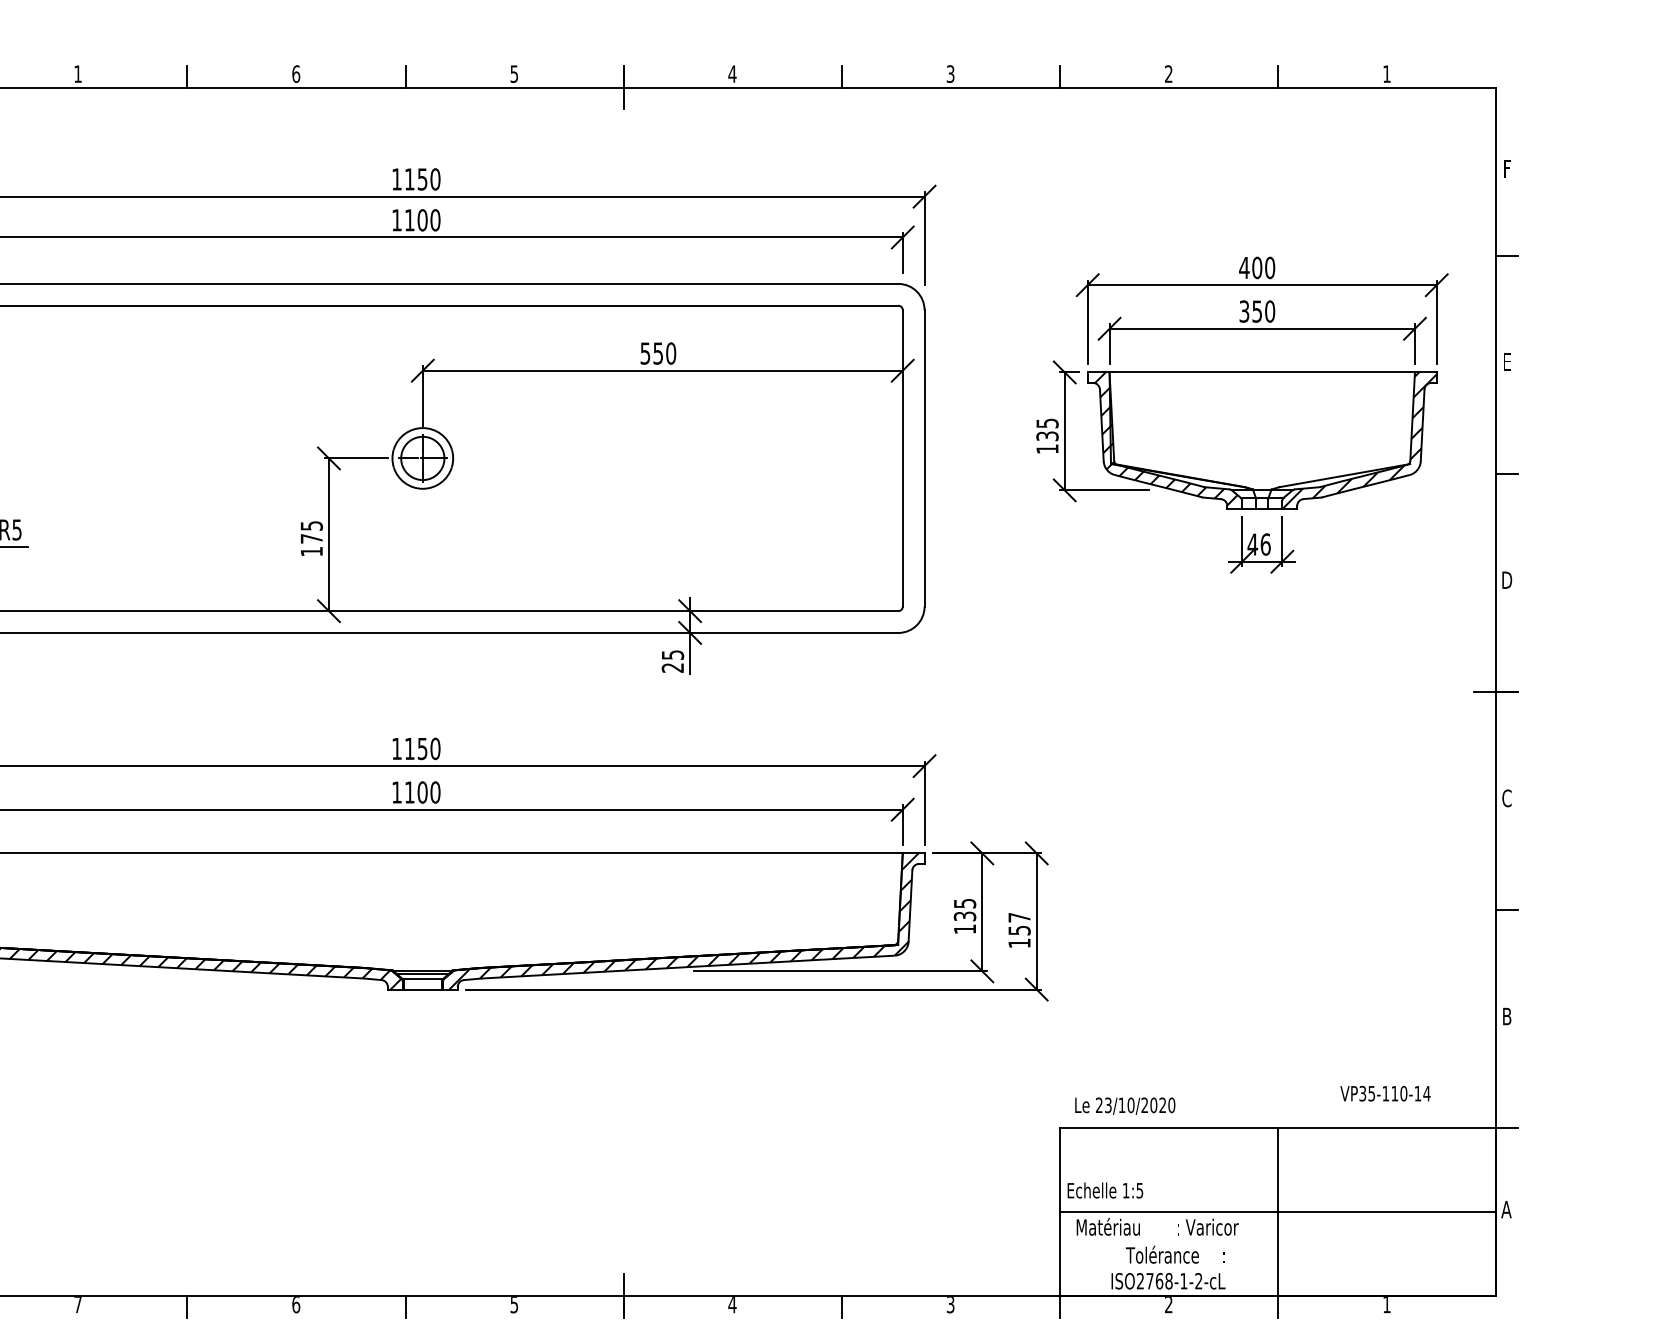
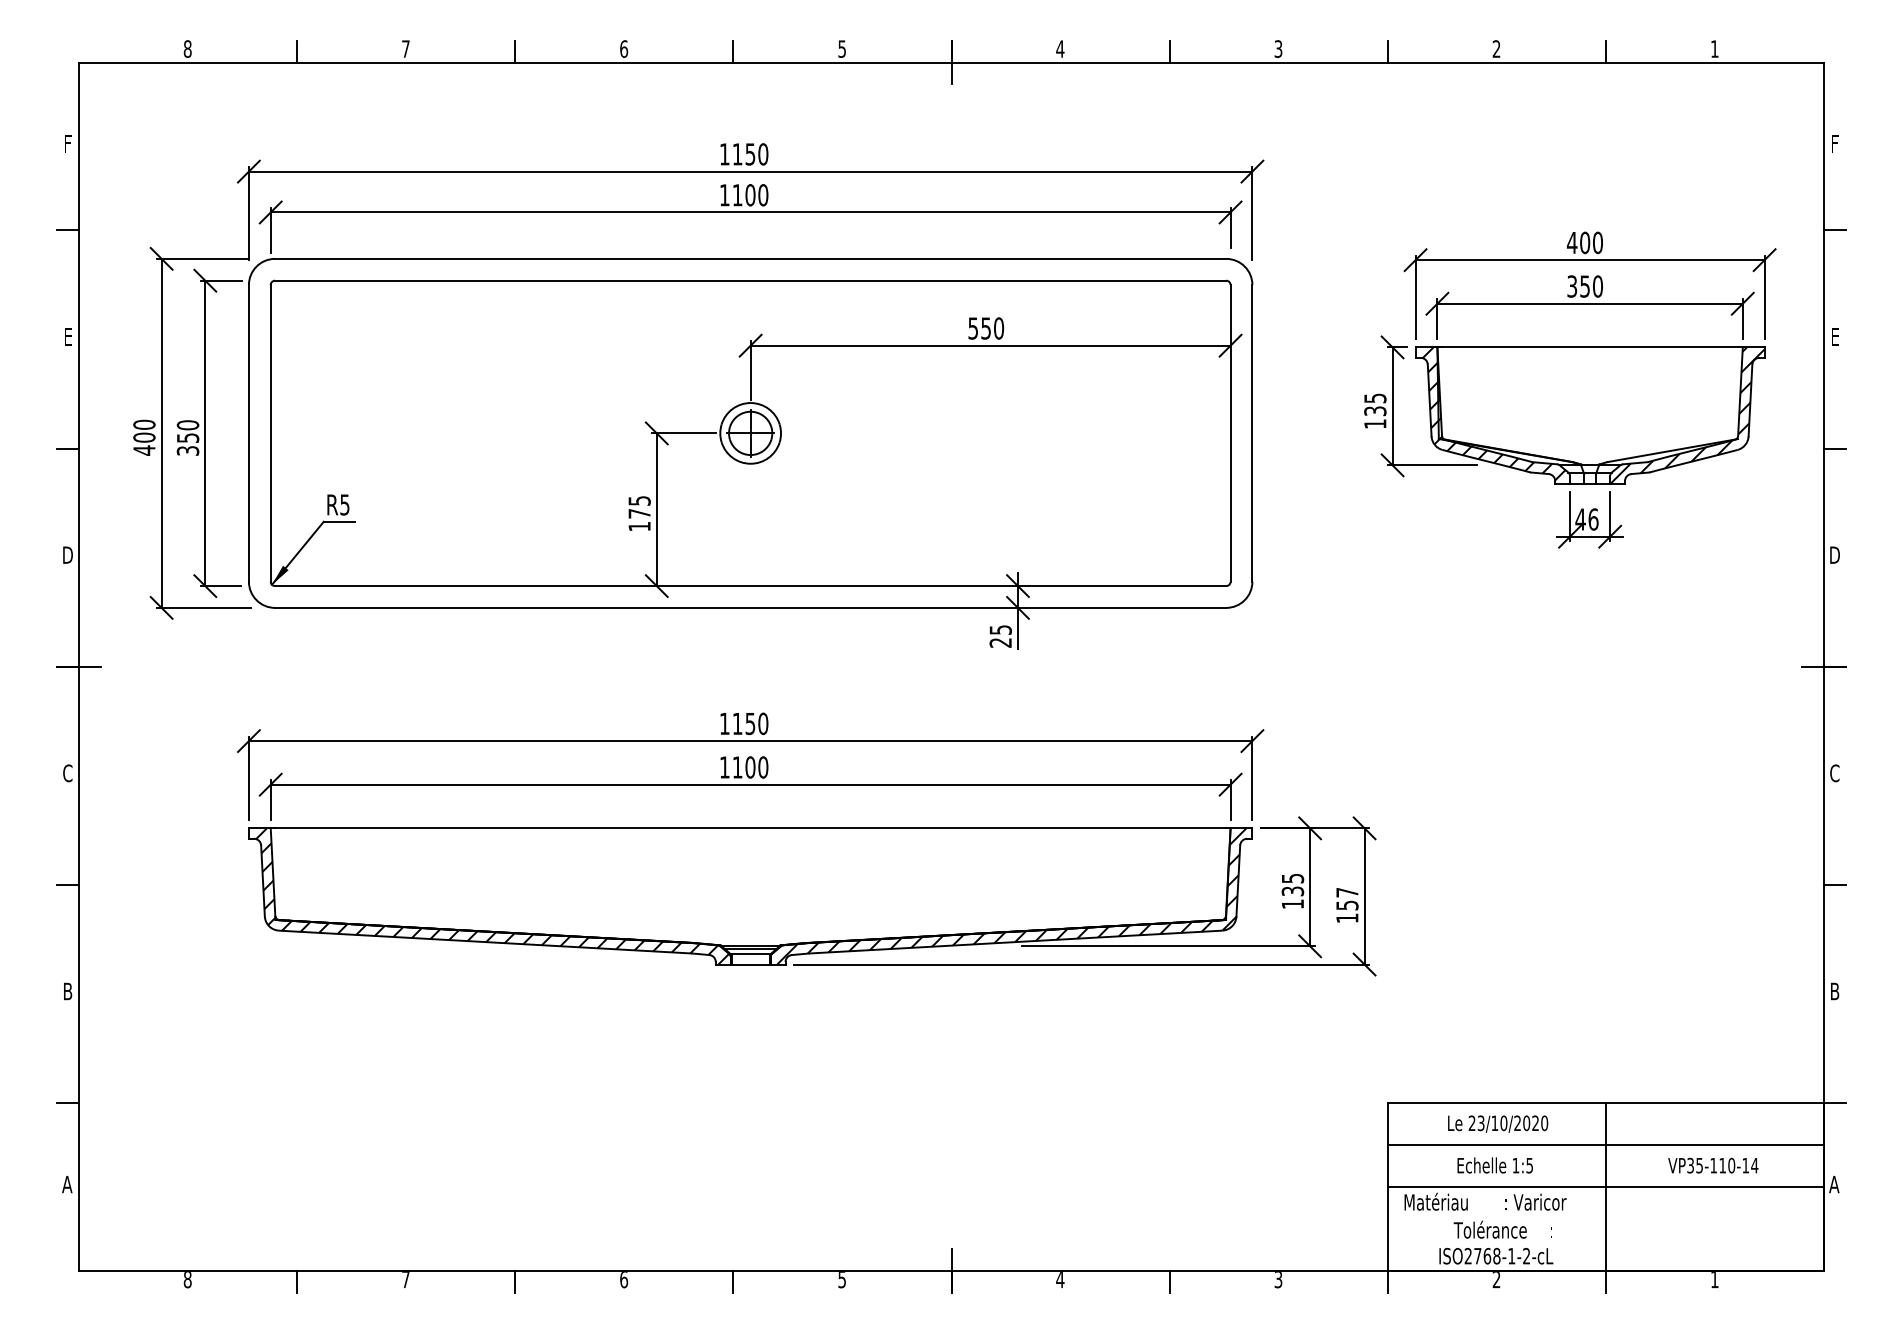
text: (77, 73) -> (405, 48), 1 -> 7
text: (1385, 1093) -> (1713, 1165), moved
text: (1125, 1105) -> (1498, 1123), moved
line: (1277, 1170) -> (1605, 1145), added
text: (1104, 1190) -> (1494, 1165), moved

